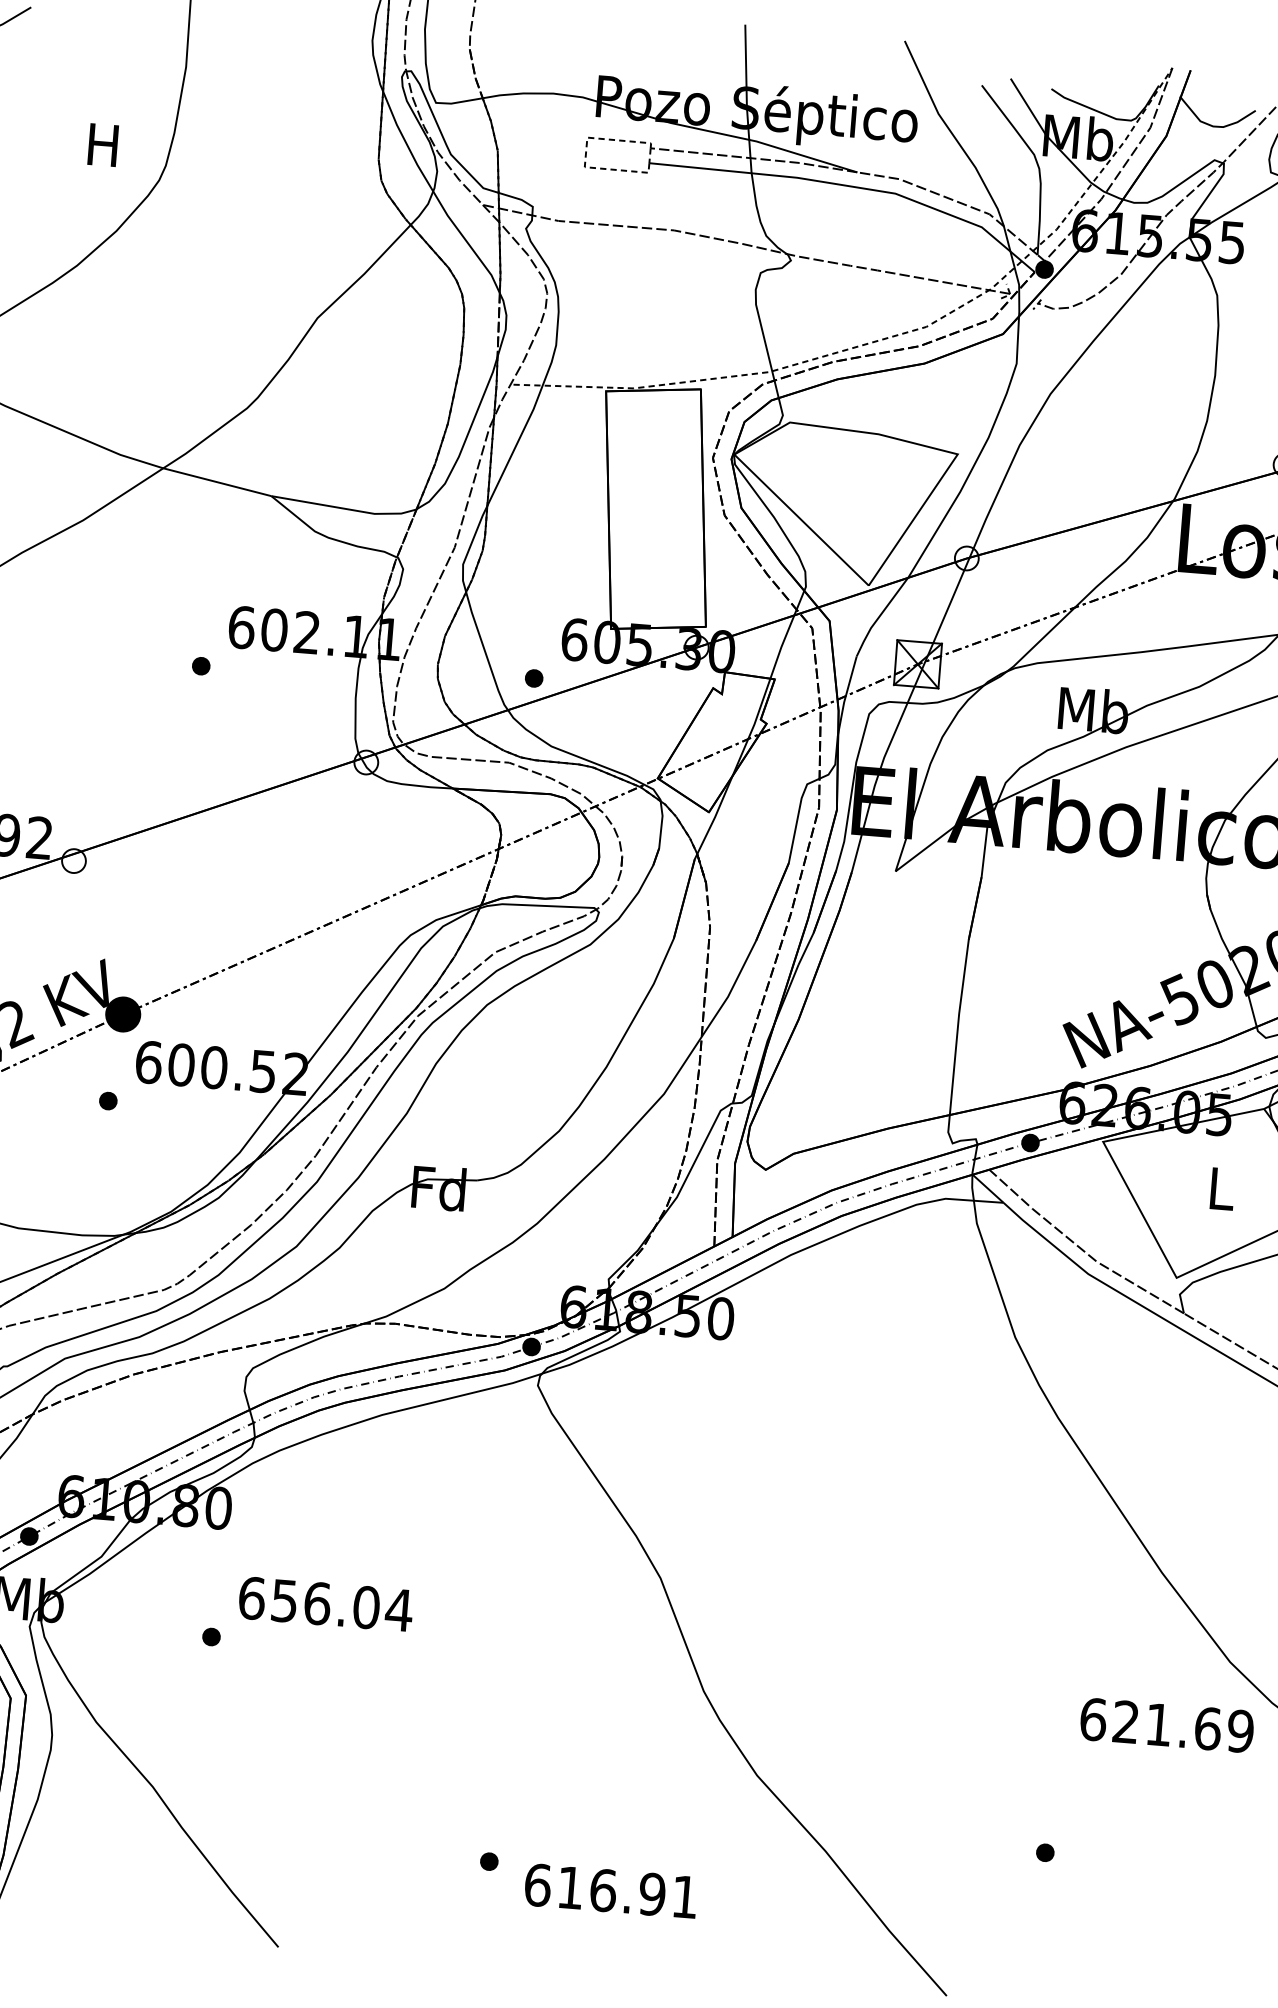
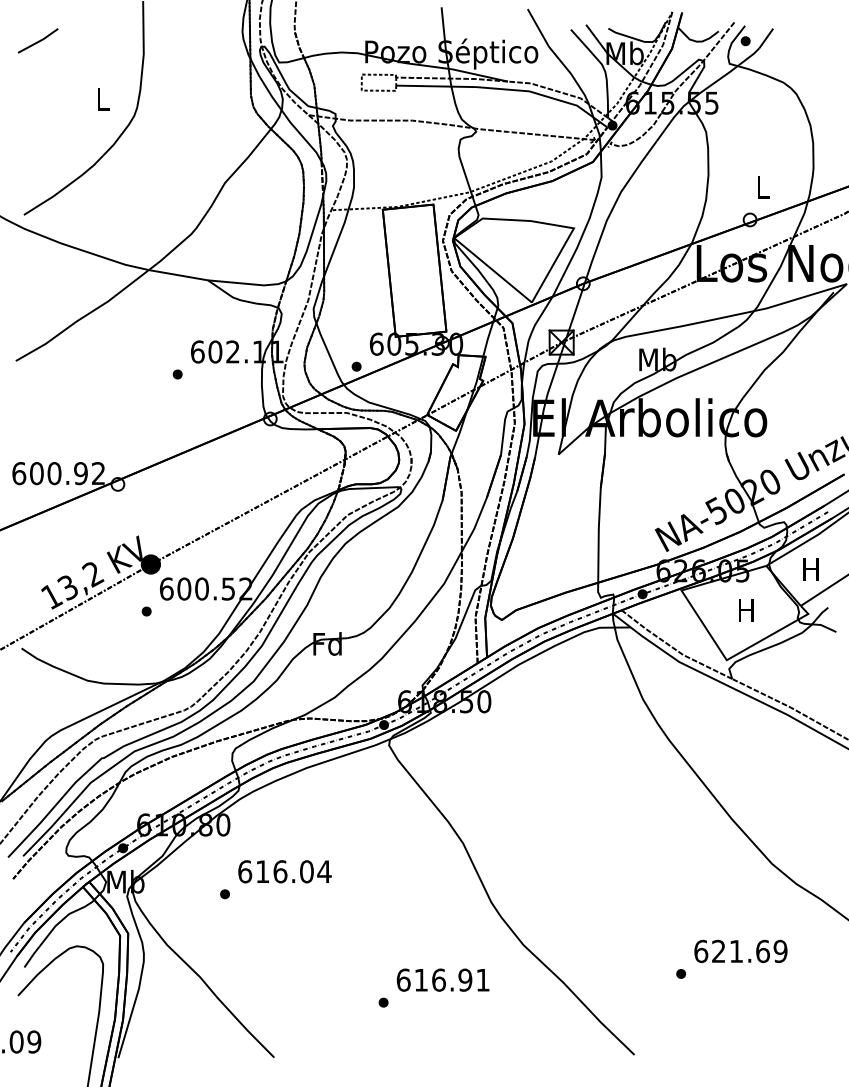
text: (102, 145) -> (102, 99), H -> L
text: (1220, 1188) -> (746, 610), L -> H
text: (284, 1600) -> (262, 871), 656.04 -> 616.04
text: (1166, 1725) -> (740, 951), moved
text: (610, 1889) -> (442, 979), moved

